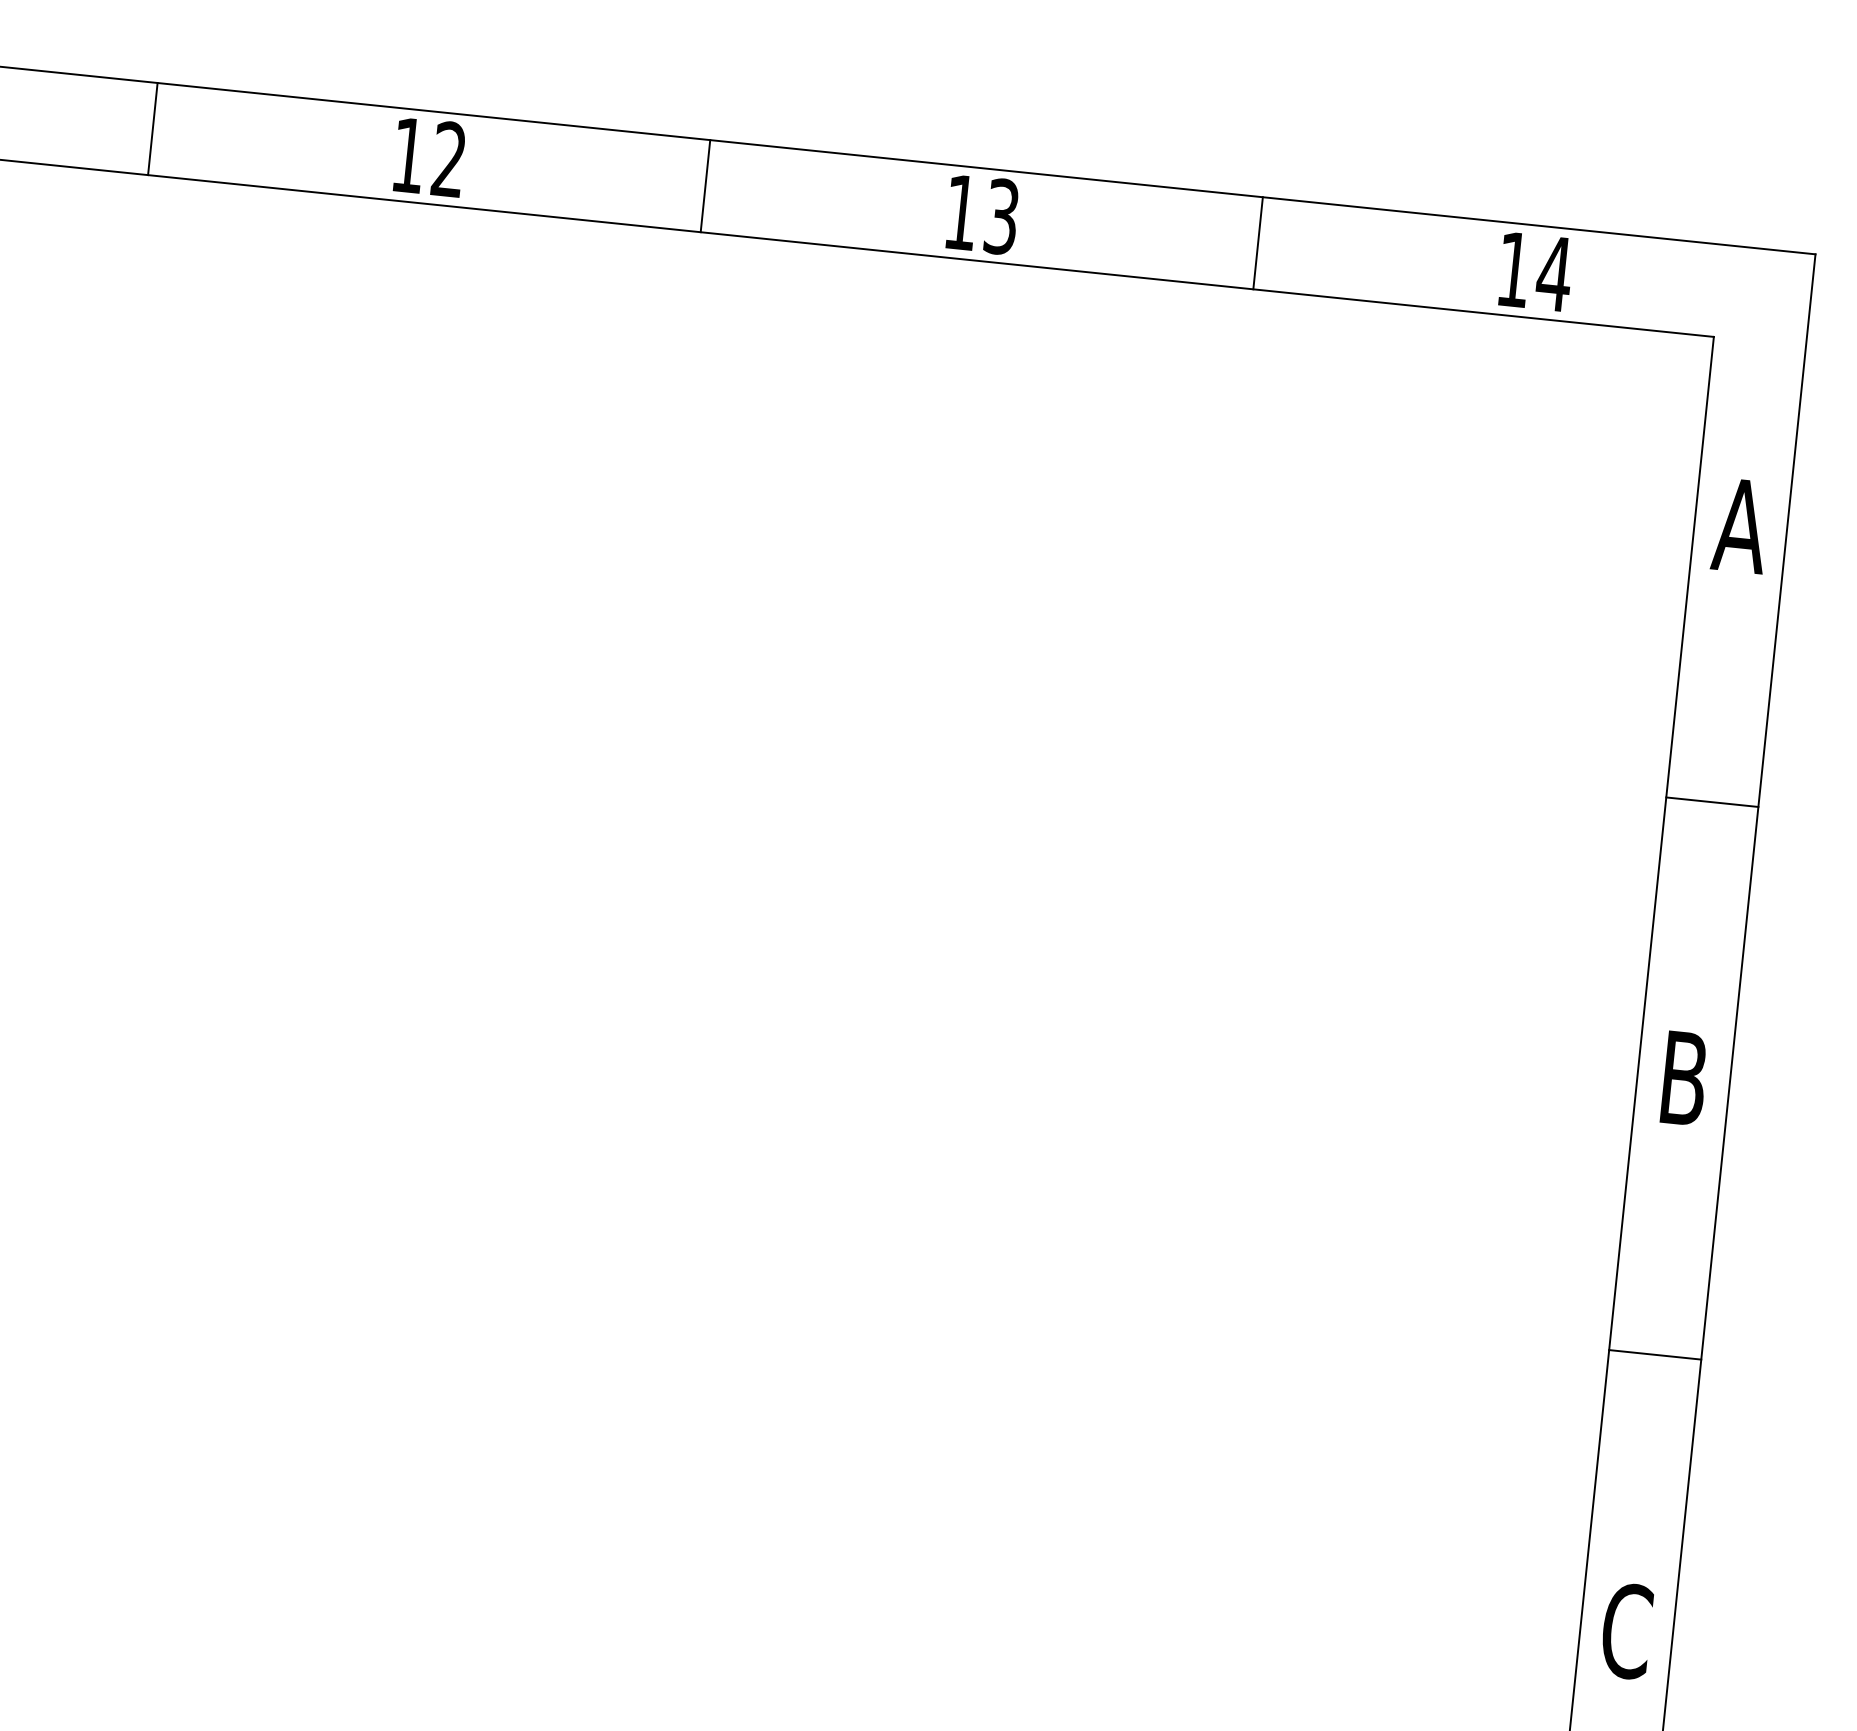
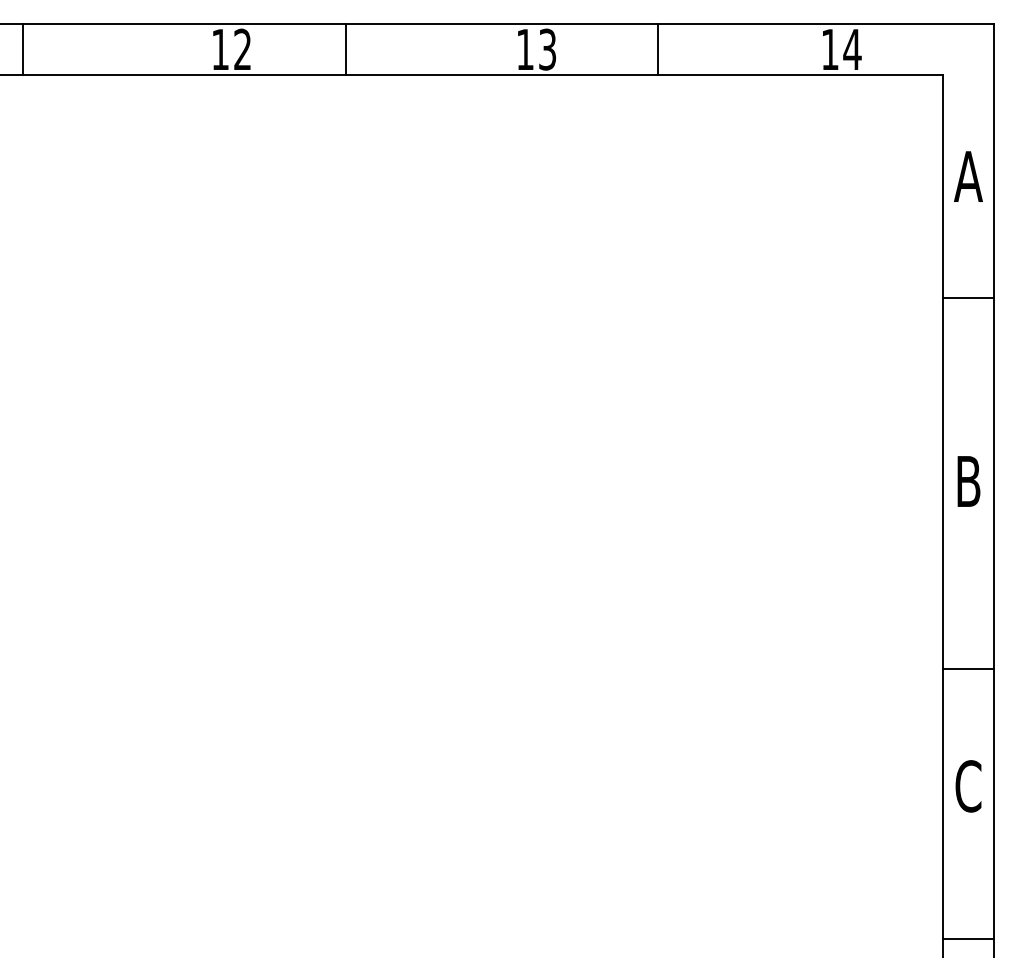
line: (153, 128) -> (23, 49), moved
line: (706, 185) -> (346, 49), moved
line: (1259, 243) -> (658, 49), moved
line: (1712, 802) -> (968, 298), moved
line: (1655, 1354) -> (968, 668), moved

